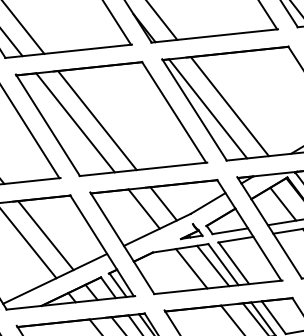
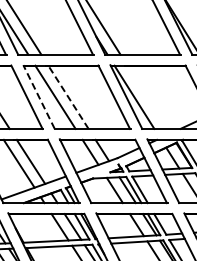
line: (229, 105) -> (147, 96), removed
line: (97, 119) -> (68, 96), solid -> dashed
line: (48, 125) -> (39, 97), solid -> dashed

